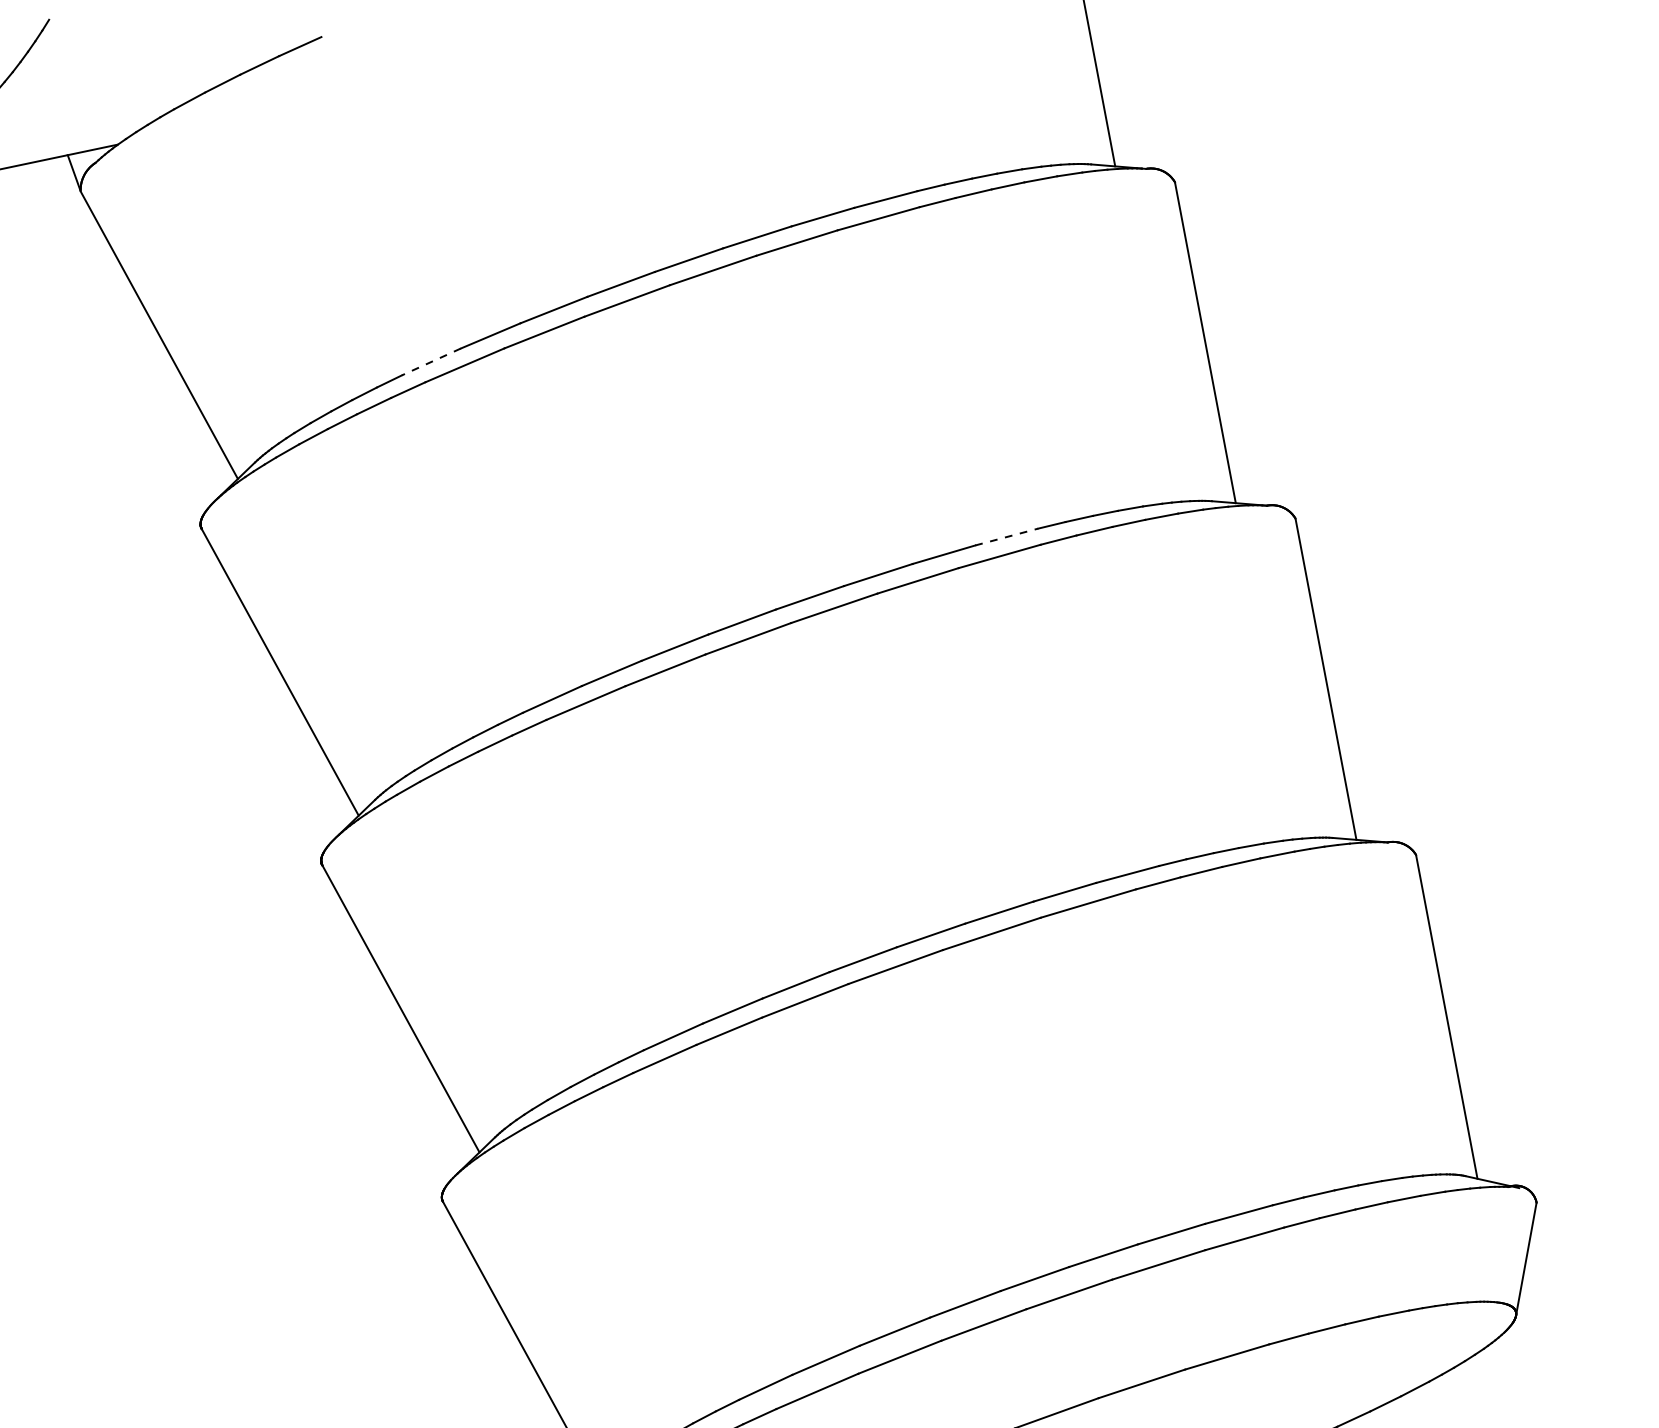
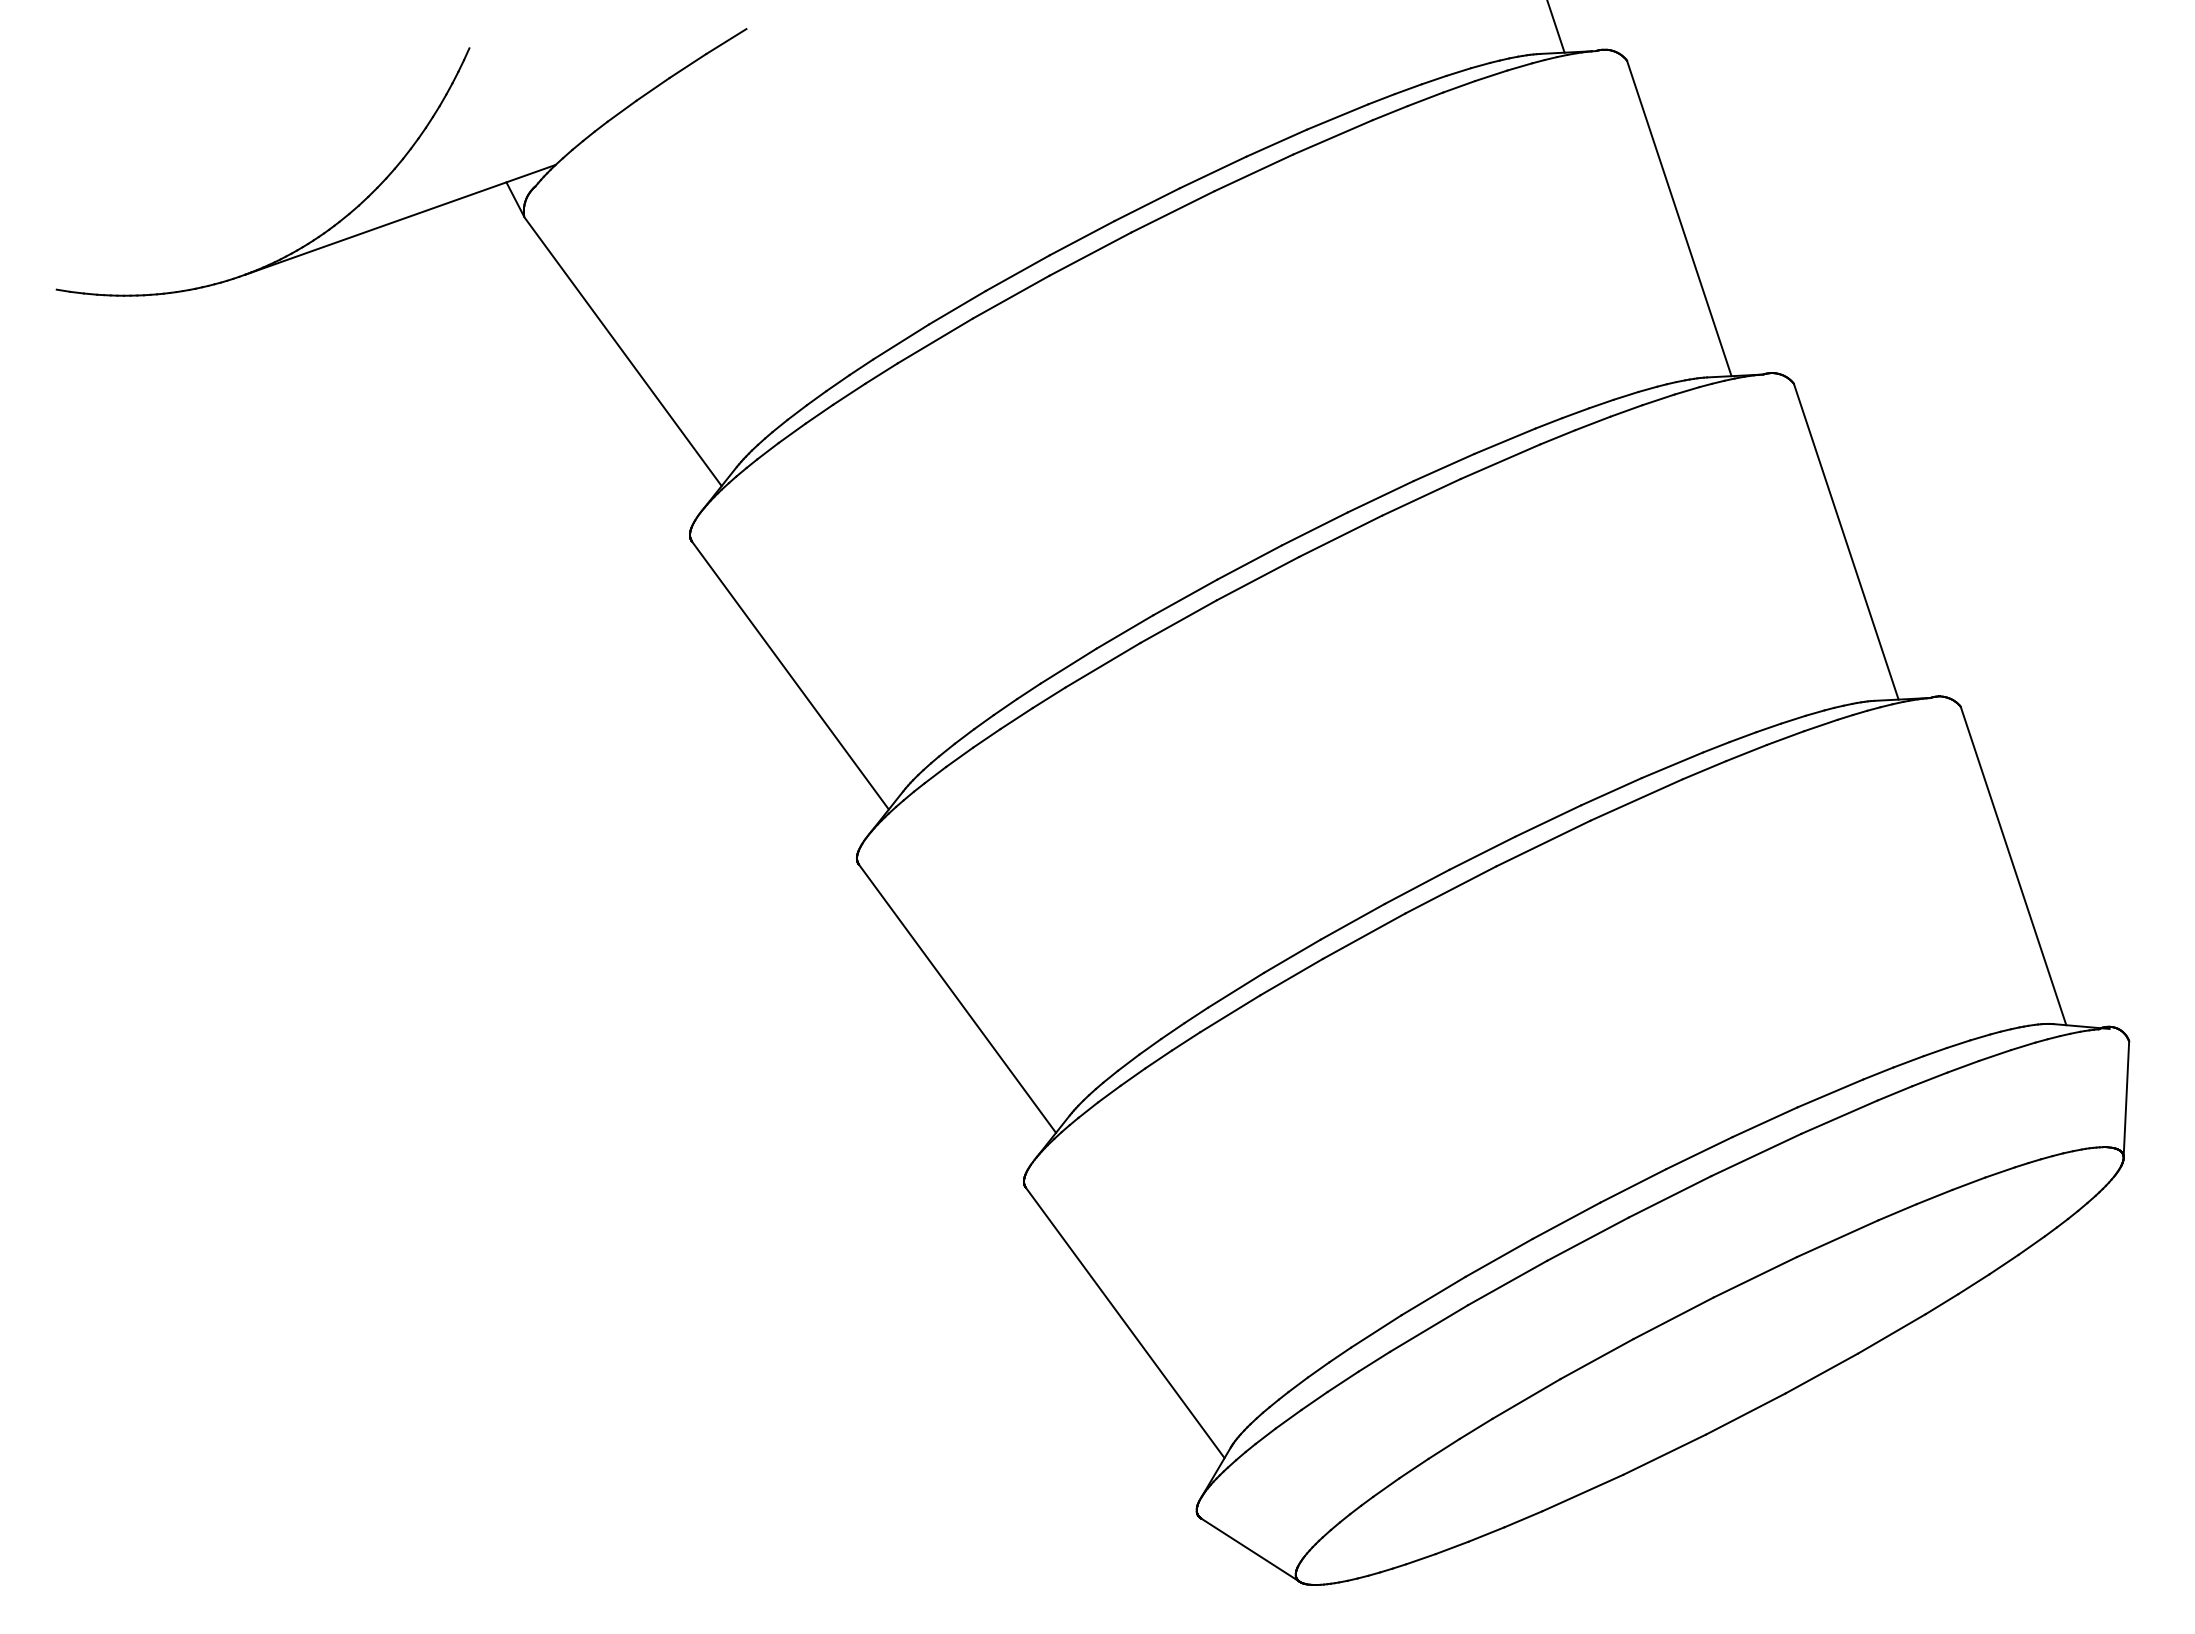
line: (431, 362) -> (901, 342), dashed -> solid
line: (1007, 537) -> (1505, 441), dashed -> solid

